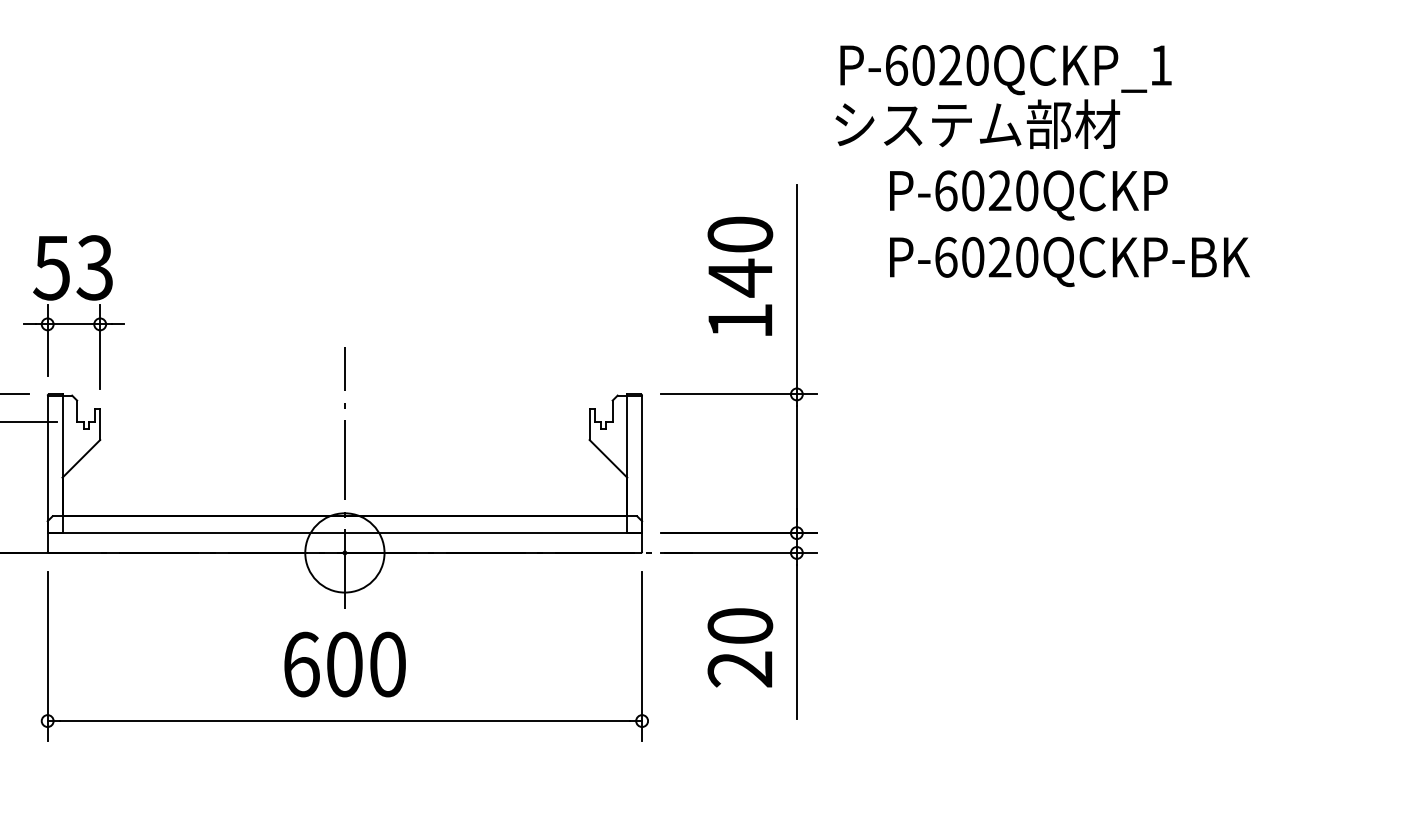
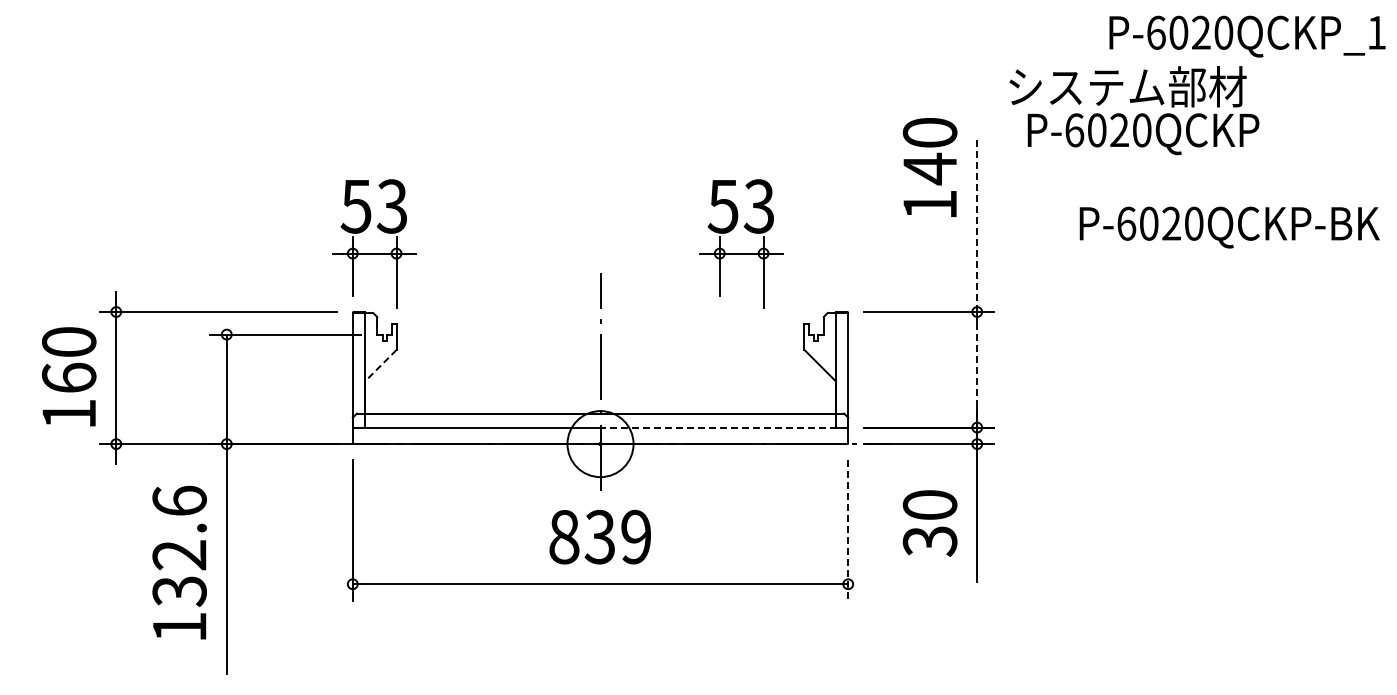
text: (1005, 69) -> (1247, 36), moved
text: (1028, 195) -> (1143, 134), moved
text: (1069, 261) -> (1229, 227), moved
text: (739, 276) -> (929, 167), moved
line: (797, 289) -> (977, 224), solid -> dashed
part: (514, 324) -> (741, 253), added
line: (80, 459) -> (380, 366), solid -> dashed
line: (797, 463) -> (977, 369), solid -> dashed
line: (493, 533) -> (724, 427), solid -> dashed
line: (642, 656) -> (848, 530), solid -> dashed
text: (344, 663) -> (600, 536), 600 -> 839
text: (740, 669) -> (930, 541), 20 -> 30

